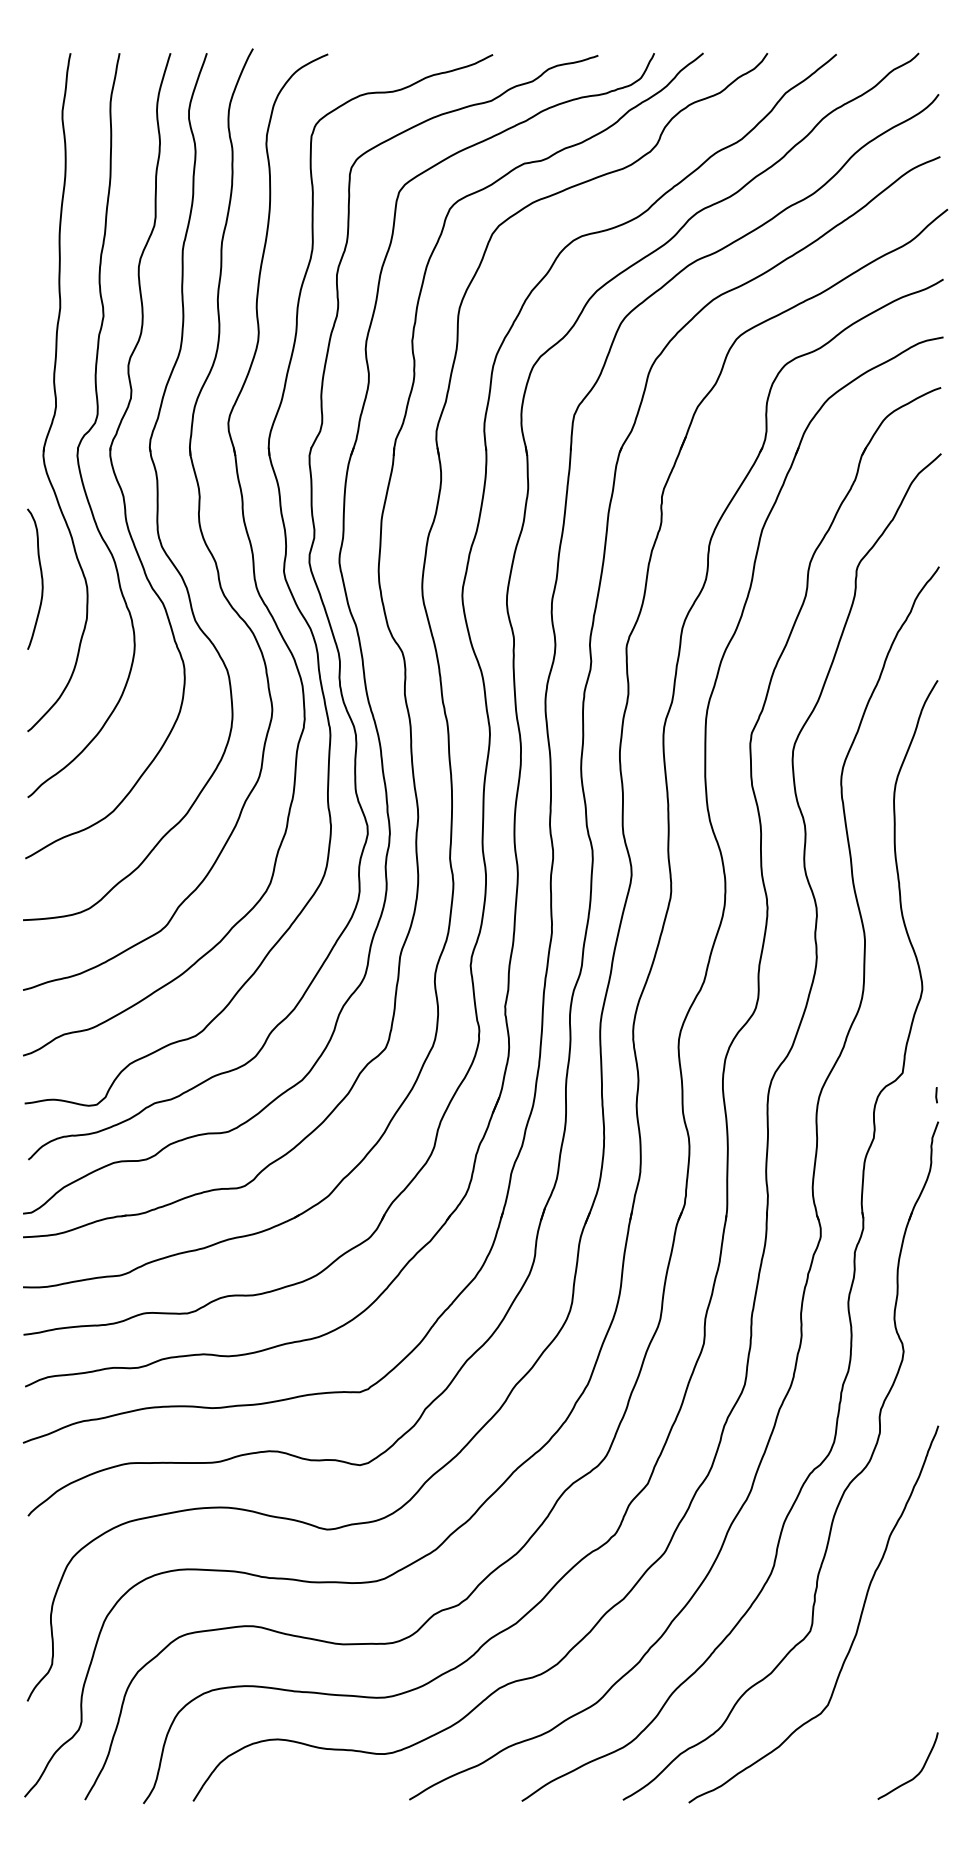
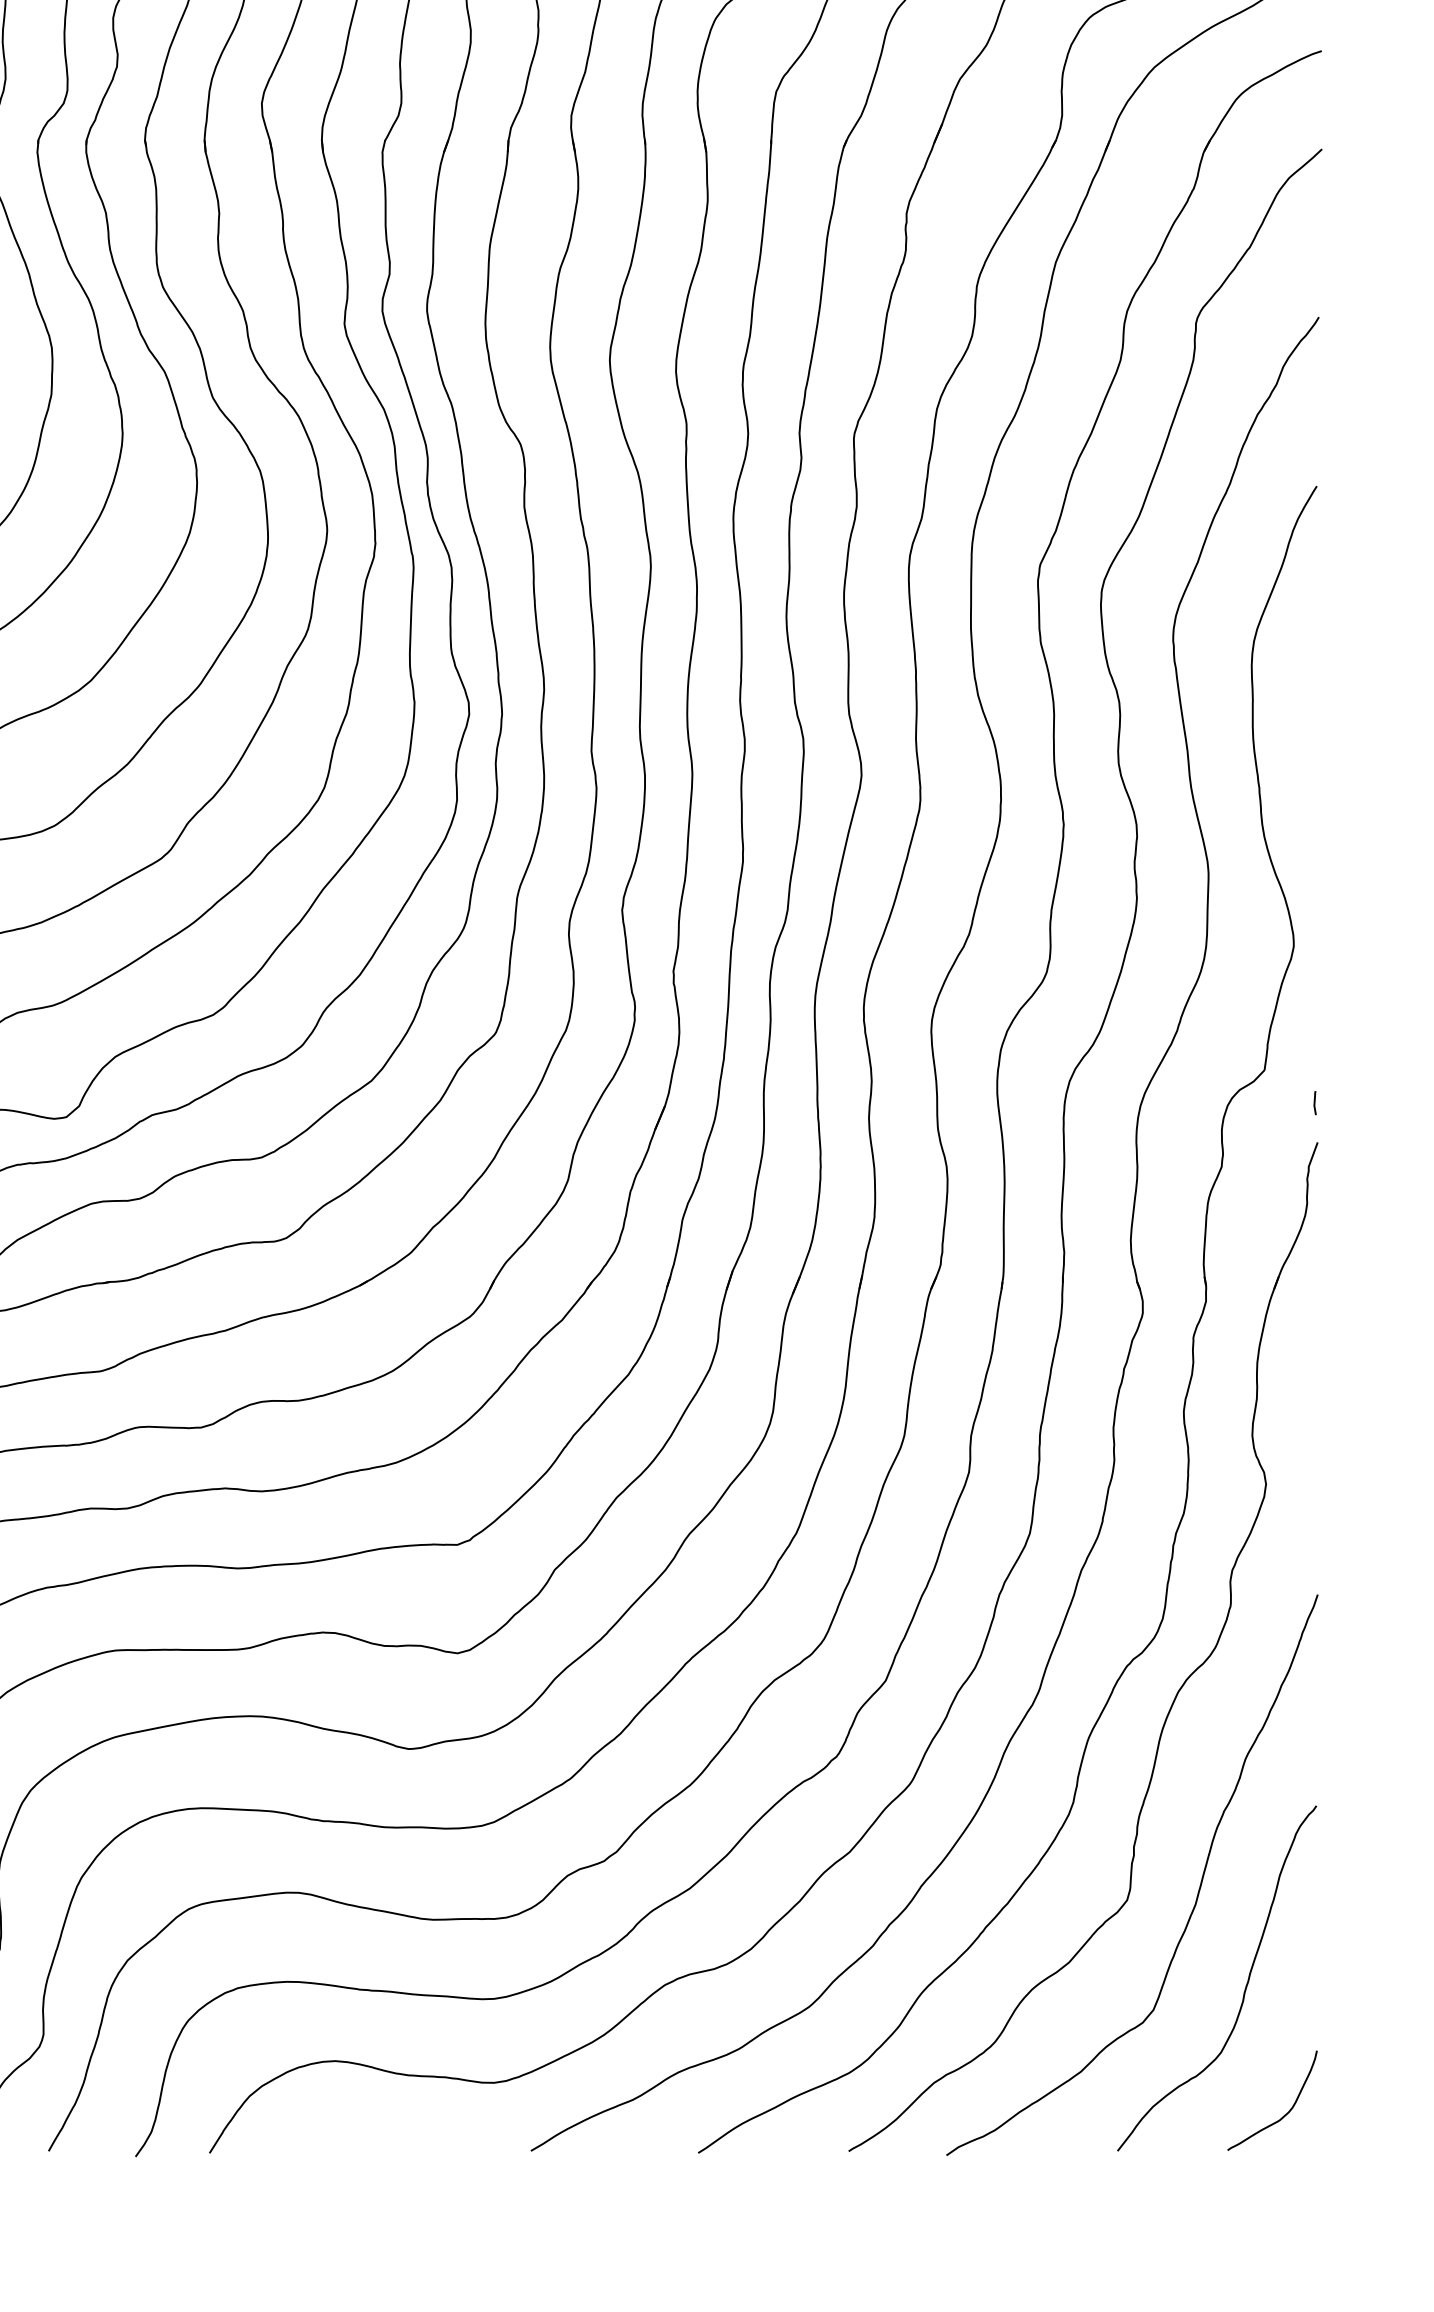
curve: (889, 1688) -> (1245, 1985), added

